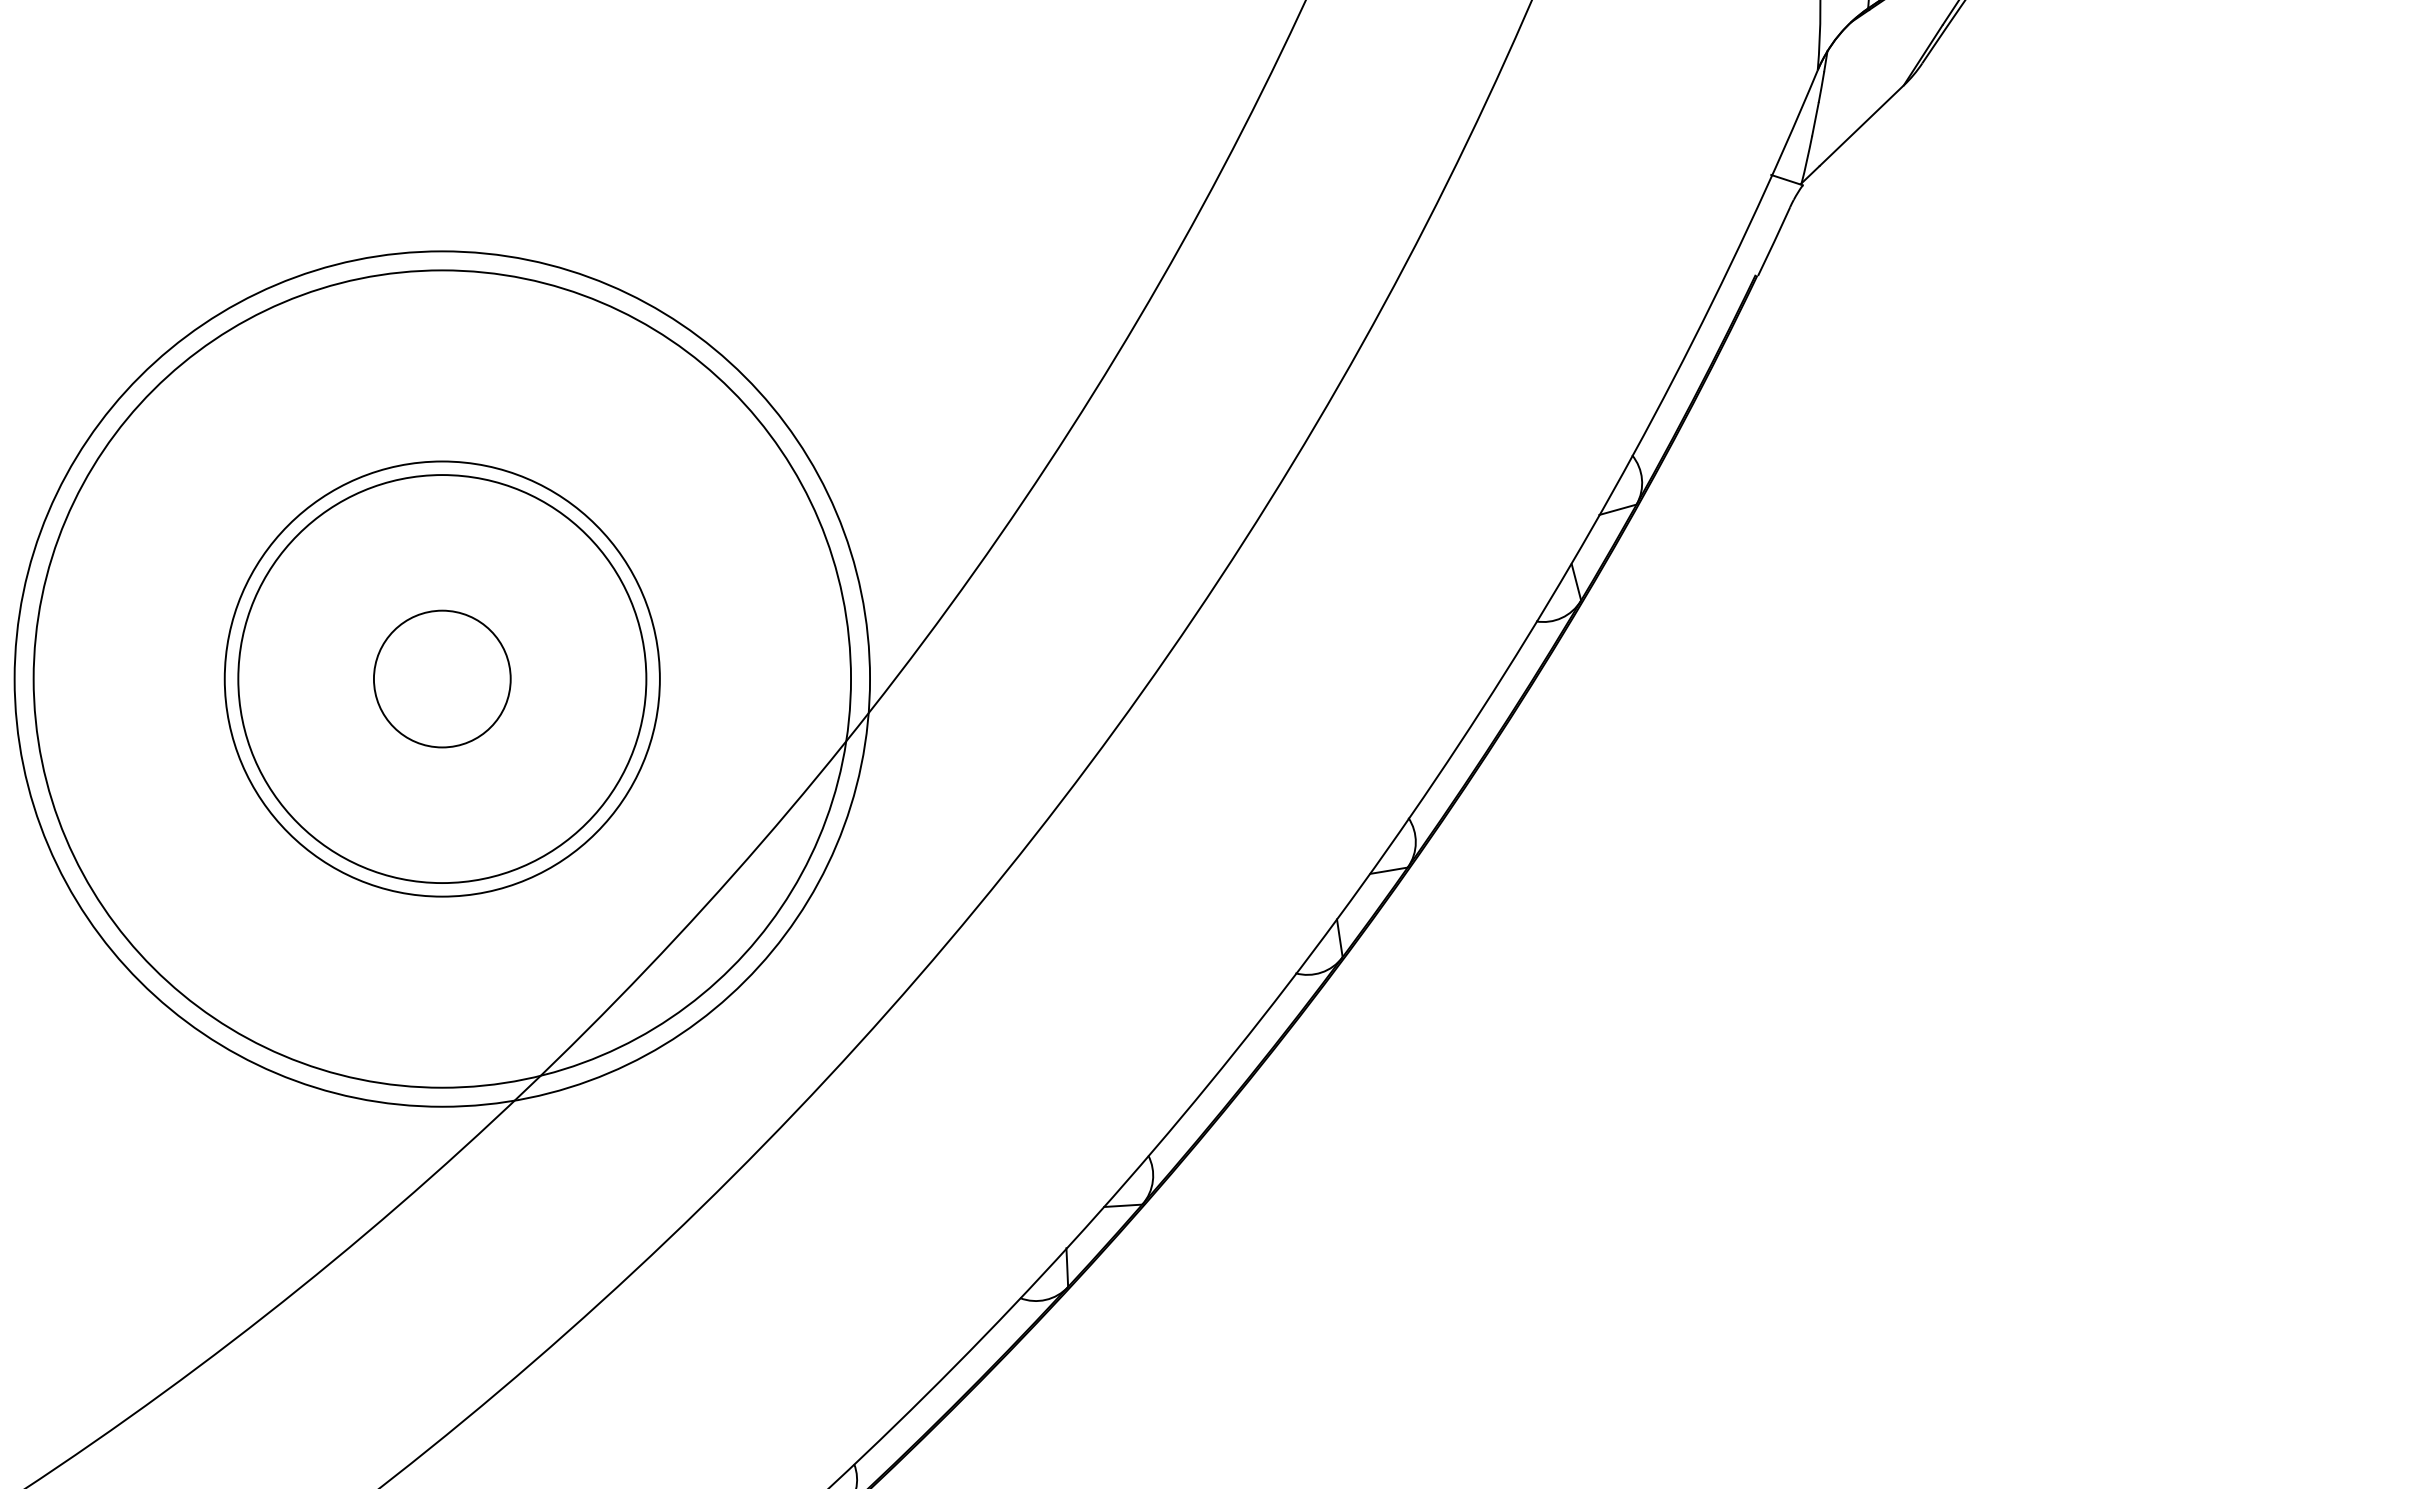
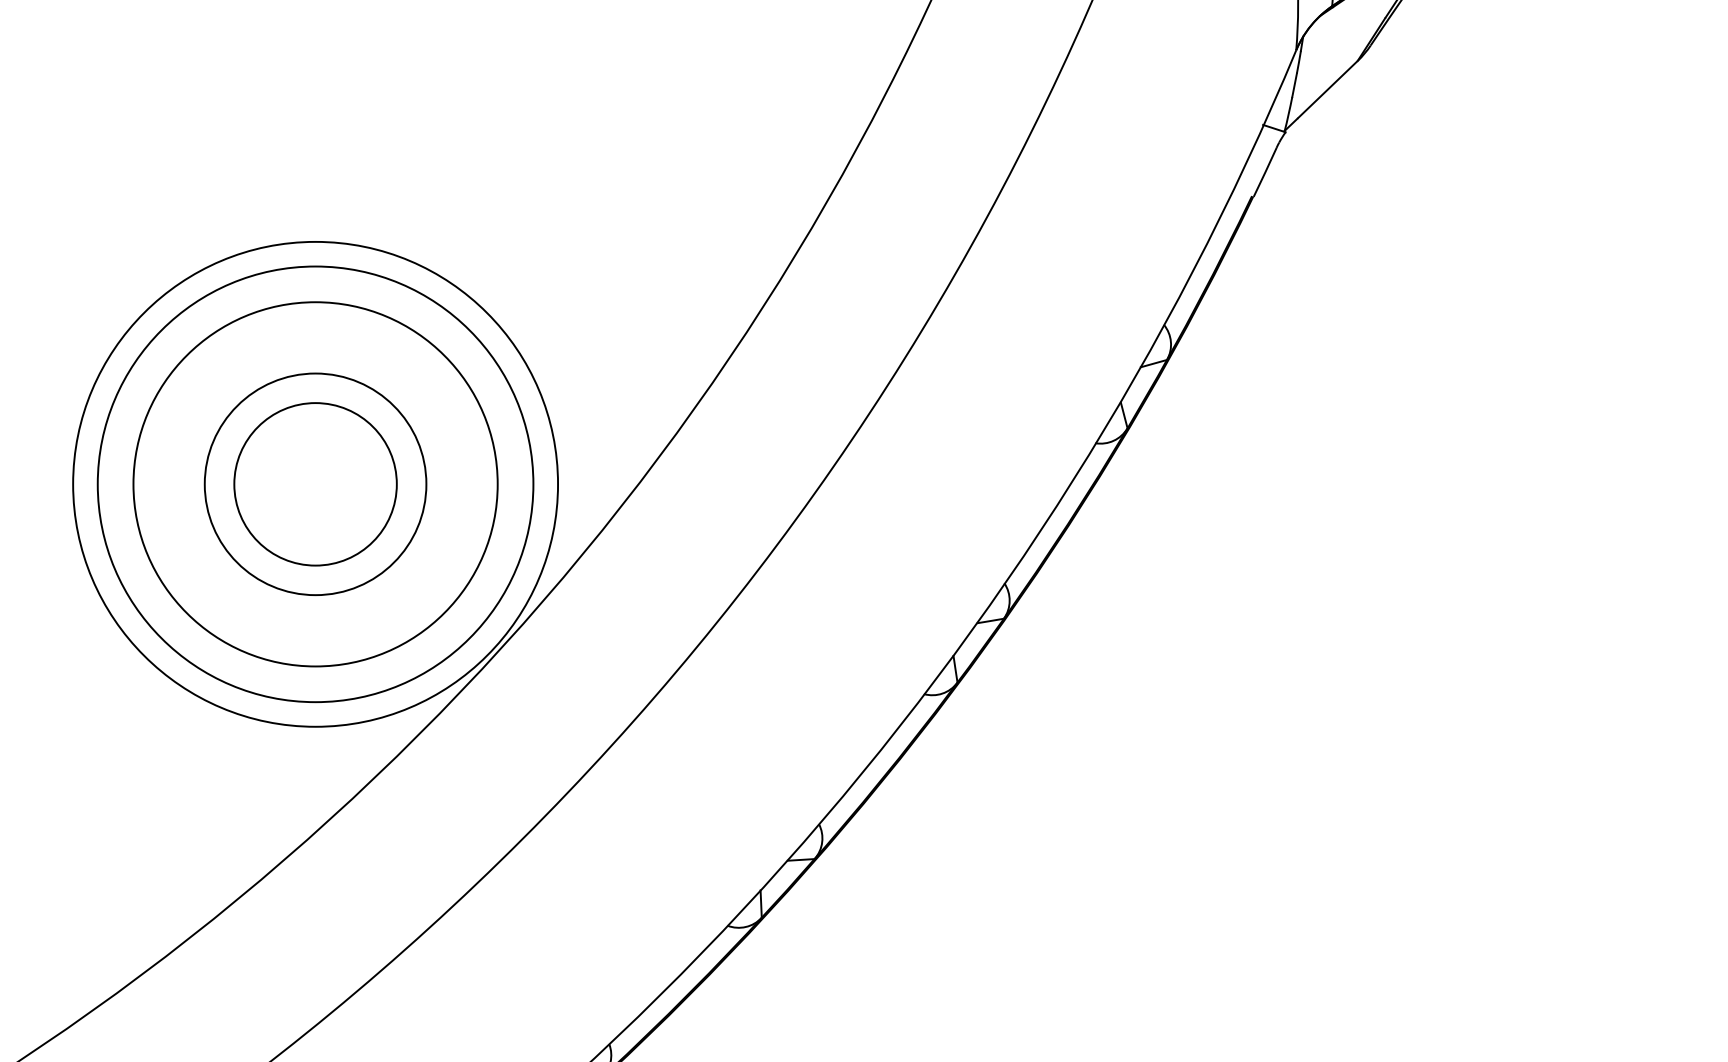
circle: (441, 678) -> (314, 483), size x0.62
circle: (441, 678) -> (314, 483), size x0.71
circle: (441, 678) -> (314, 483), size x0.71
circle: (442, 679) -> (315, 484), size x1.67
circle: (442, 679) -> (315, 484), size x1.67

